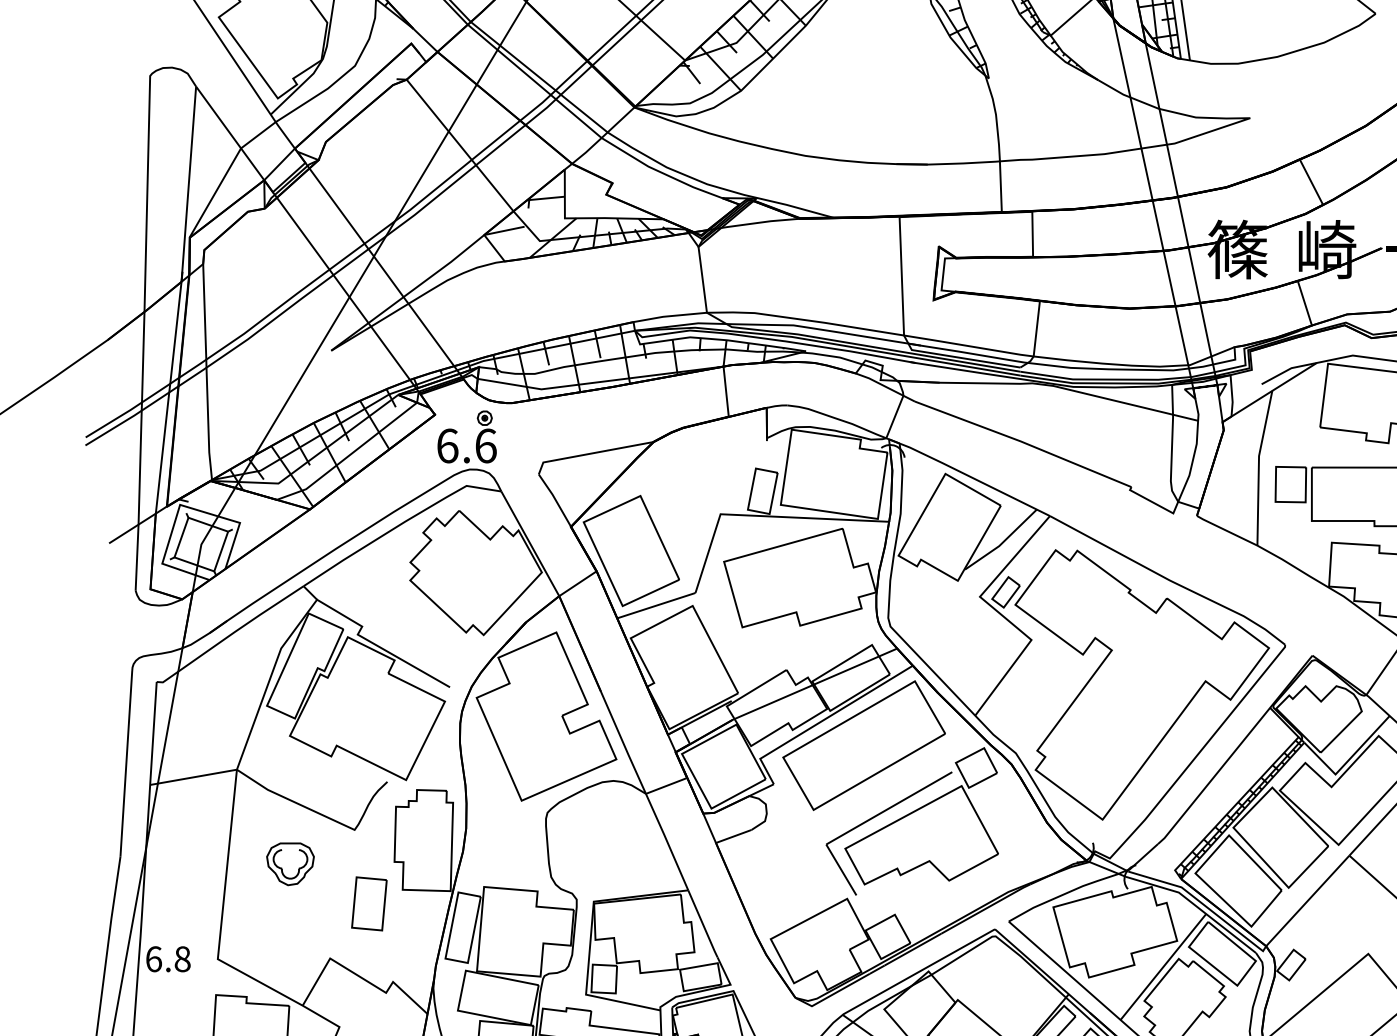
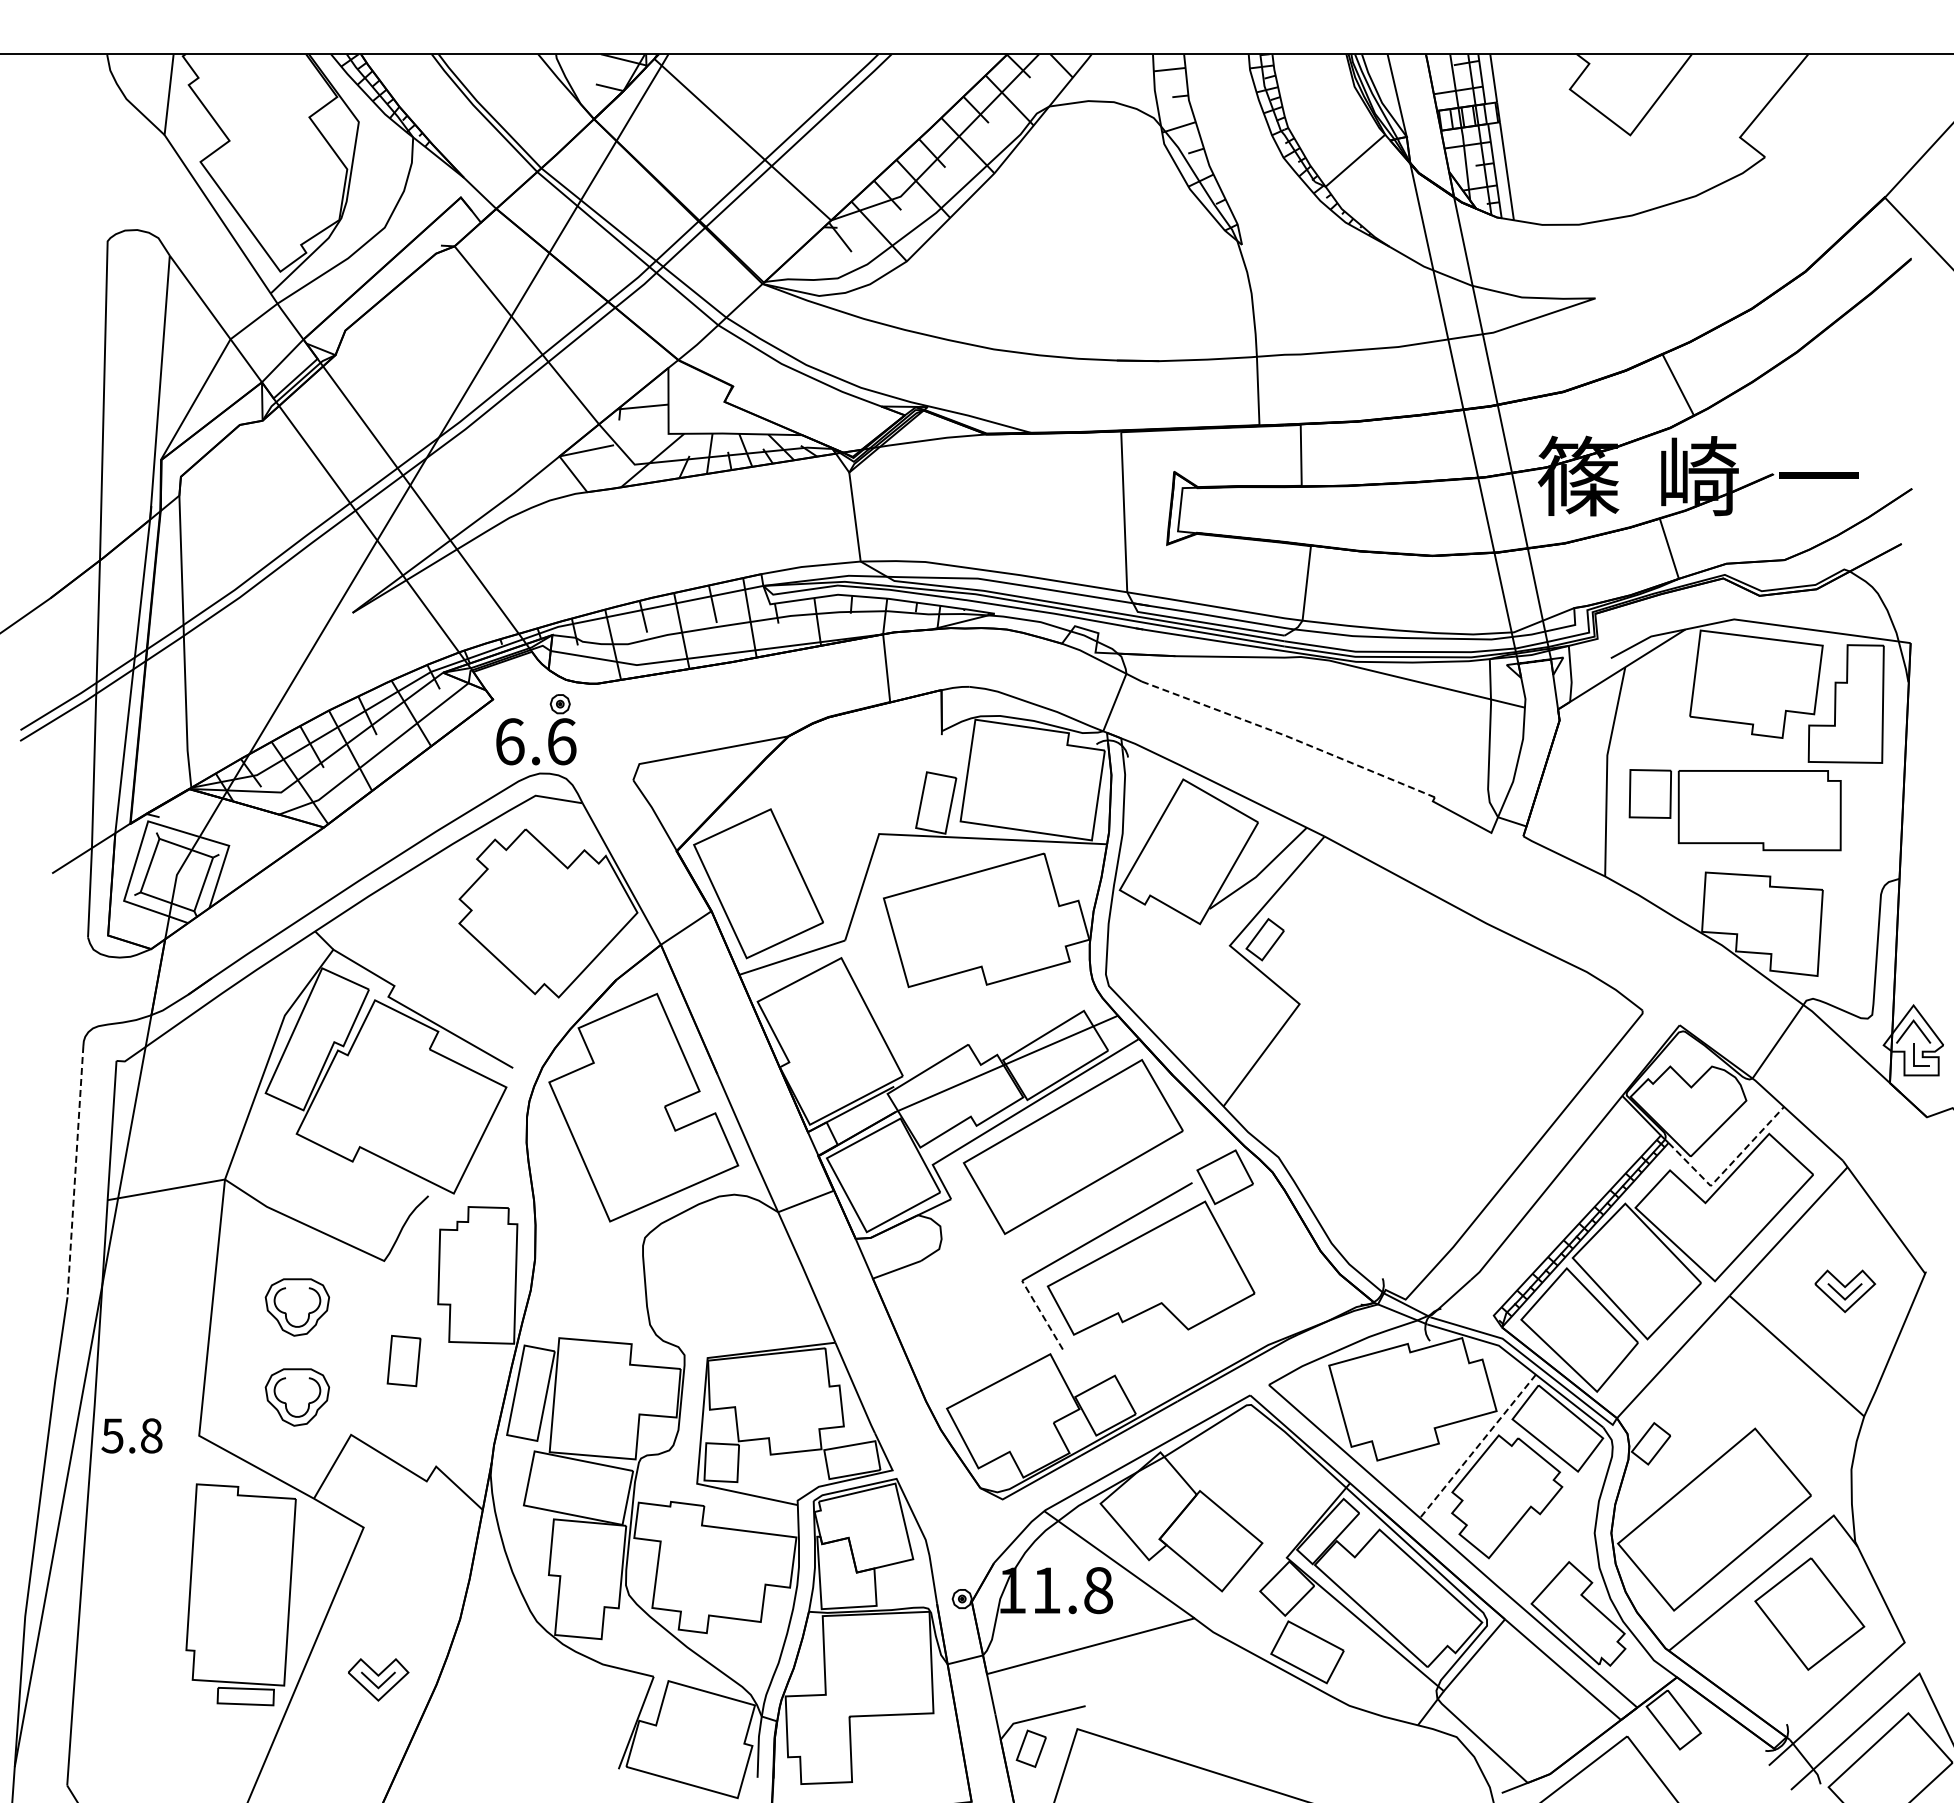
line: (1022, 442) -> (1287, 736), solid -> dashed
part: (1141, 684) -> (1448, 1064), removed
line: (1347, 762) -> (1726, 1169), solid -> dashed
line: (126, 763) -> (75, 1171), solid -> dashed
line: (841, 869) -> (1042, 1314), solid -> dashed
part: (368, 903) -> (403, 1360), size x0.7
part: (290, 930) -> (297, 1397), added
text: (153, 958) -> (112, 1435), 6.8 -> 5.8
line: (1163, 967) -> (1477, 1446), solid -> dashed

